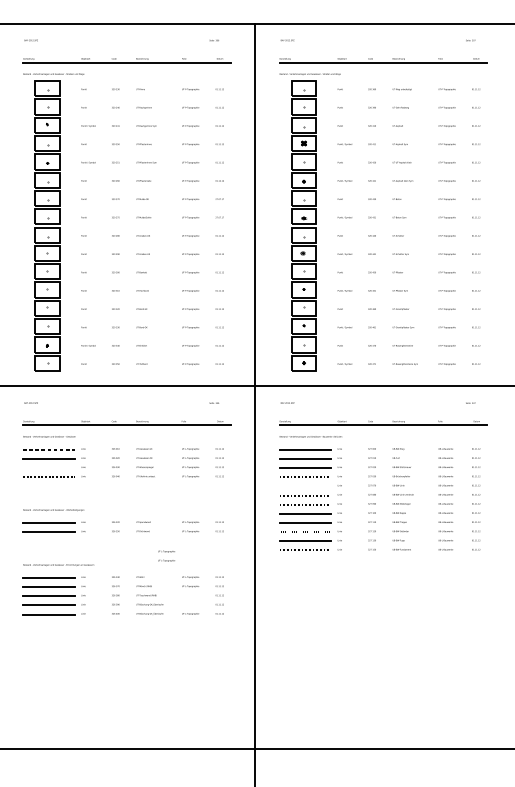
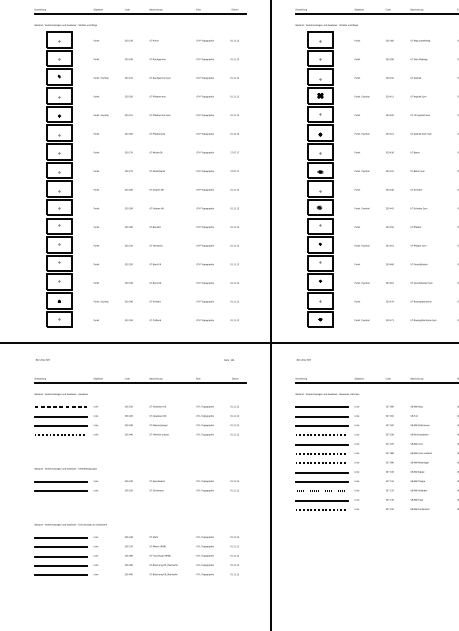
line: (49, 468) -> (61, 426), added
line: (305, 486) -> (321, 444), added
text: (166, 555) -> (204, 559), moved

